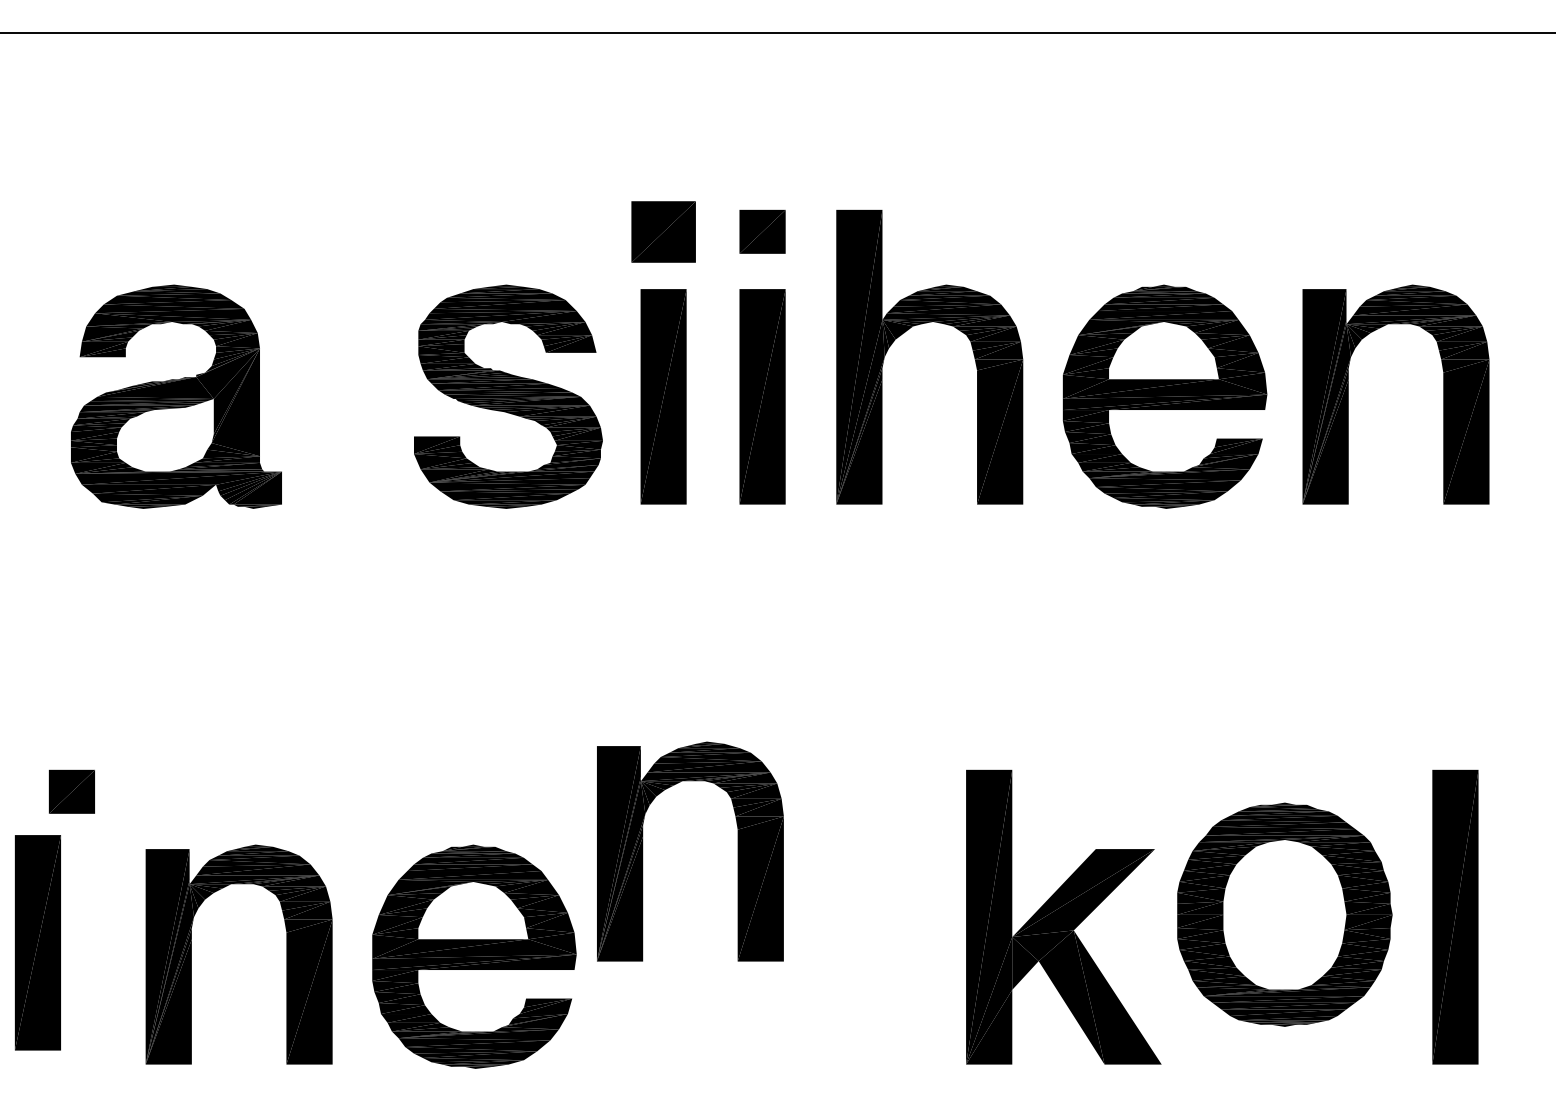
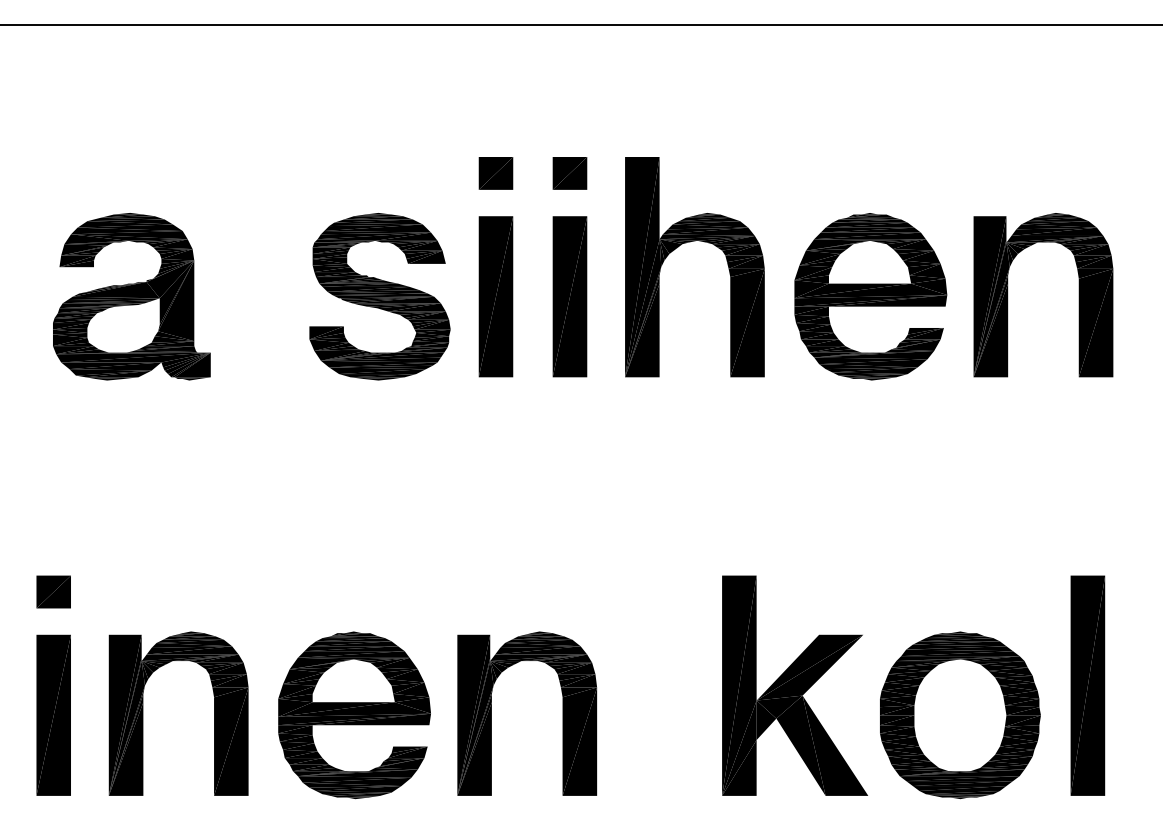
part: (663, 231) -> (495, 173), size x0.71
part: (643, 851) -> (492, 713), moved
part: (1284, 914) -> (960, 715), moved
part: (37, 942) -> (53, 715), moved

